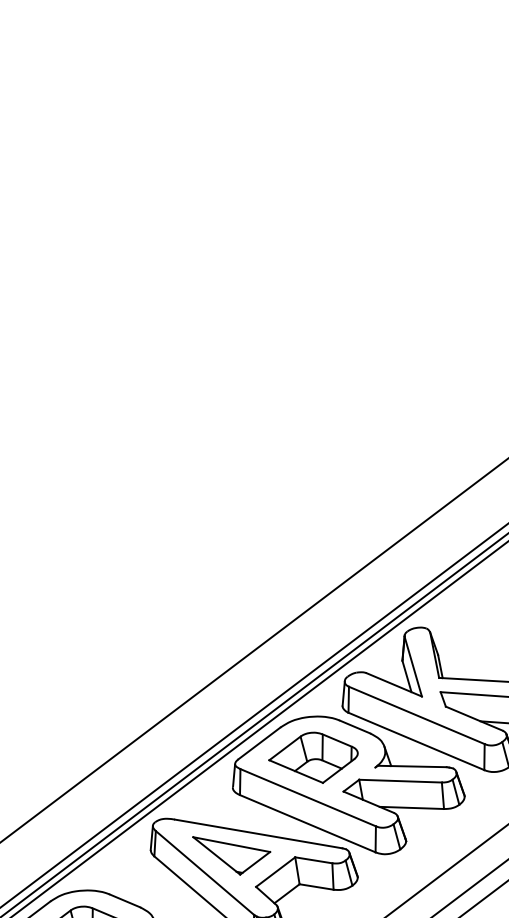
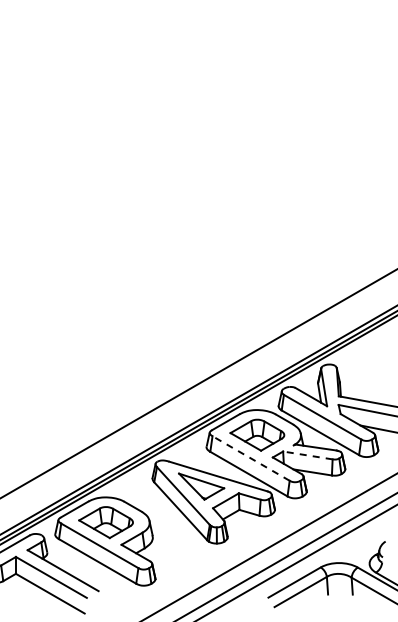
line: (399, 781) -> (307, 455), solid -> dashed
line: (308, 797) -> (251, 458), solid -> dashed

